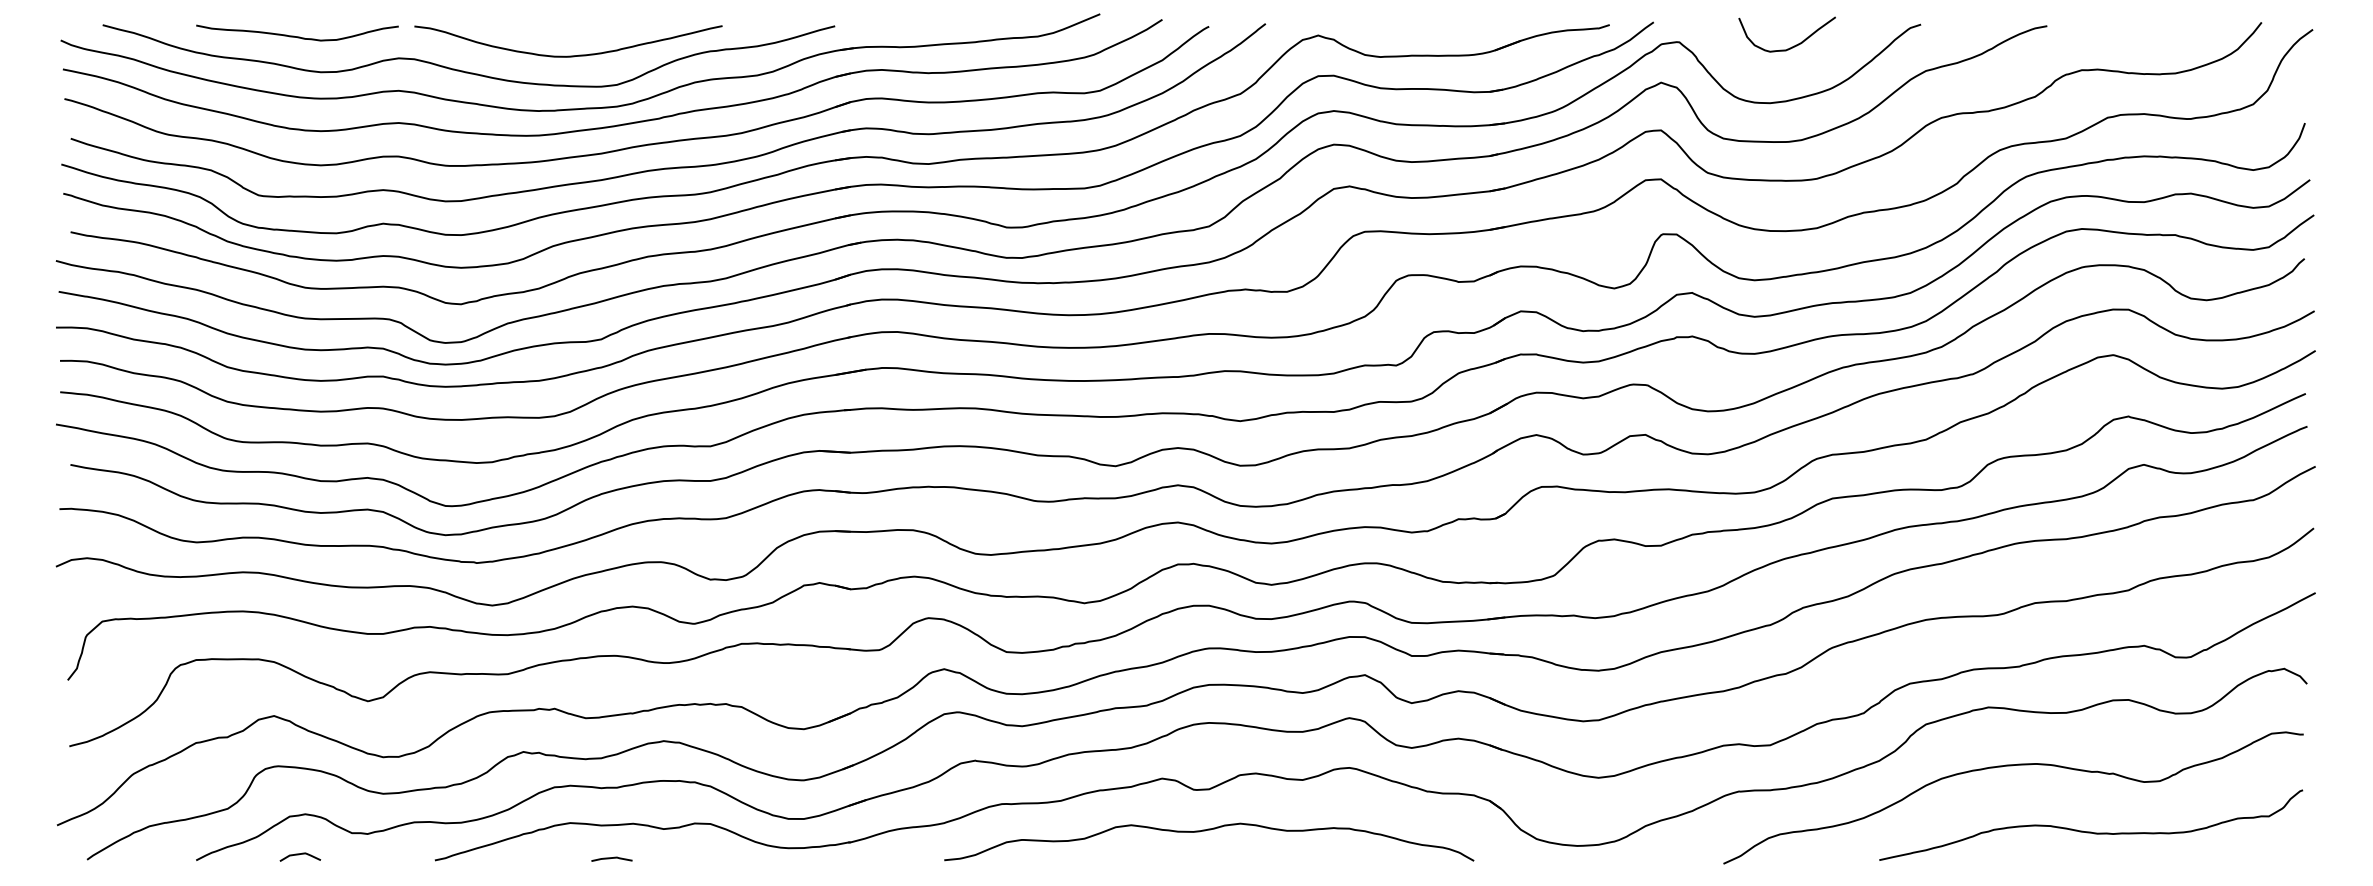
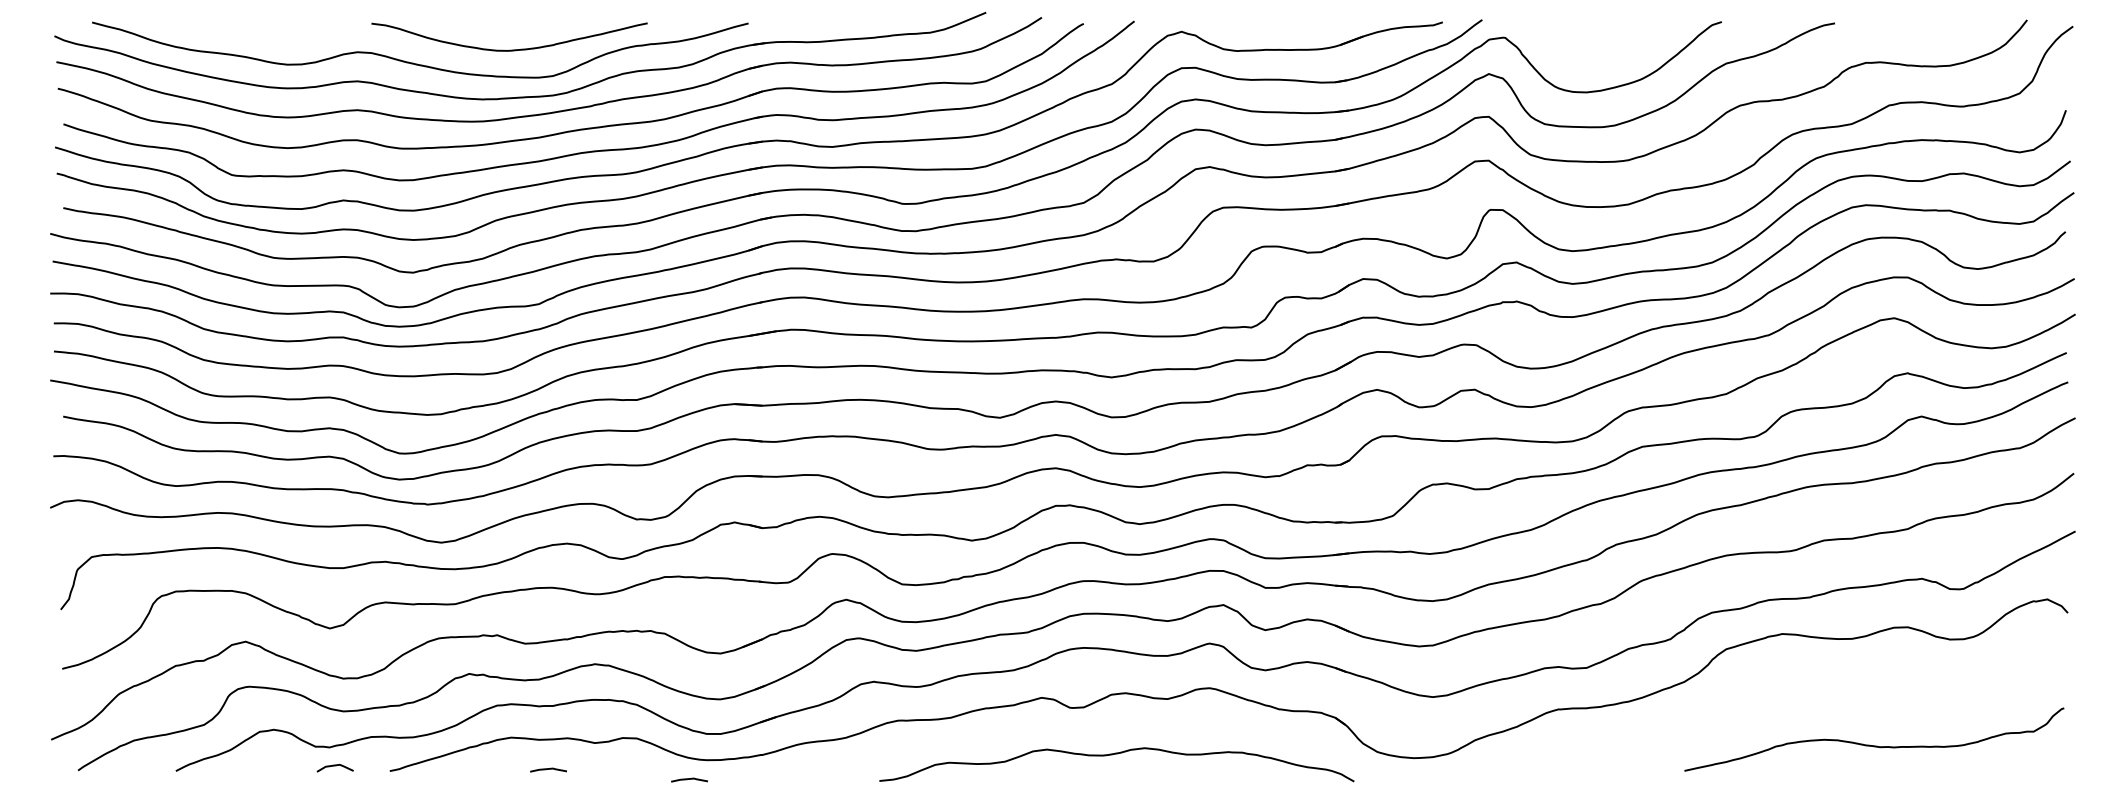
curve: (297, 36) -> (266, 32), removed
curve: (1792, 46) -> (1606, 41), removed
curve: (2006, 767) -> (1798, 687), removed
curve: (1204, 831) -> (1112, 755), moved
curve: (299, 855) -> (334, 766), moved
line: (769, 869) -> (689, 779), added

